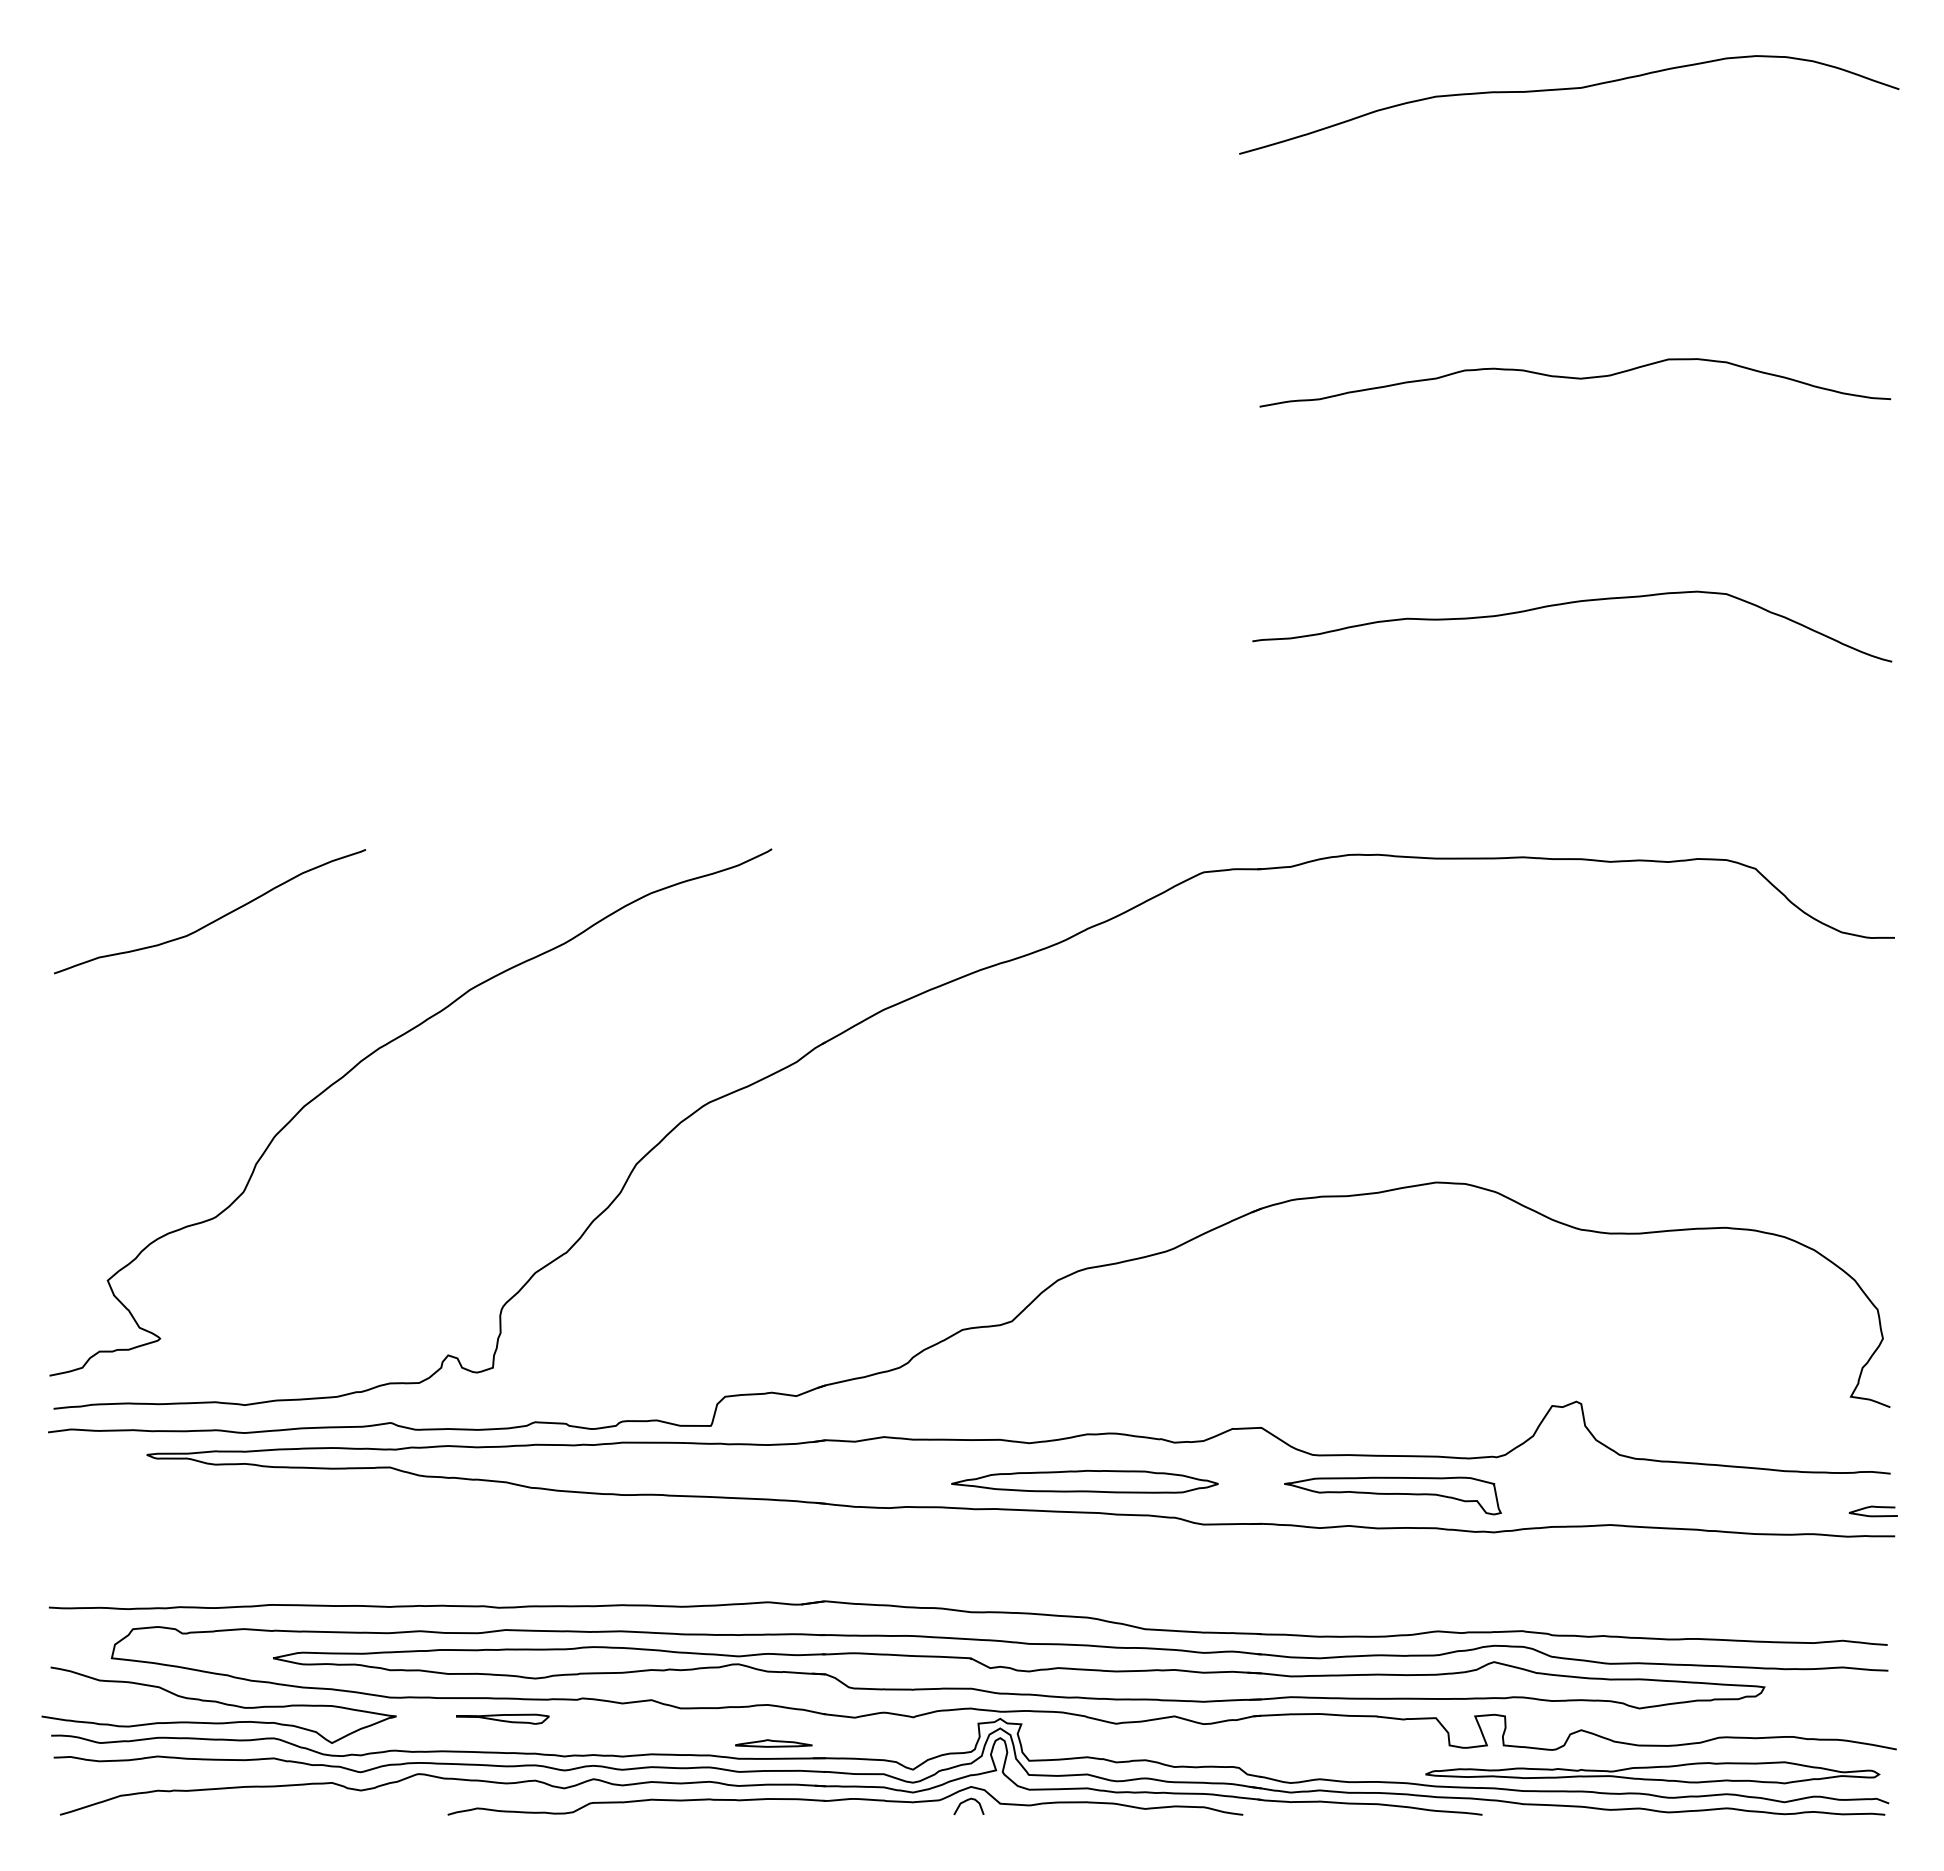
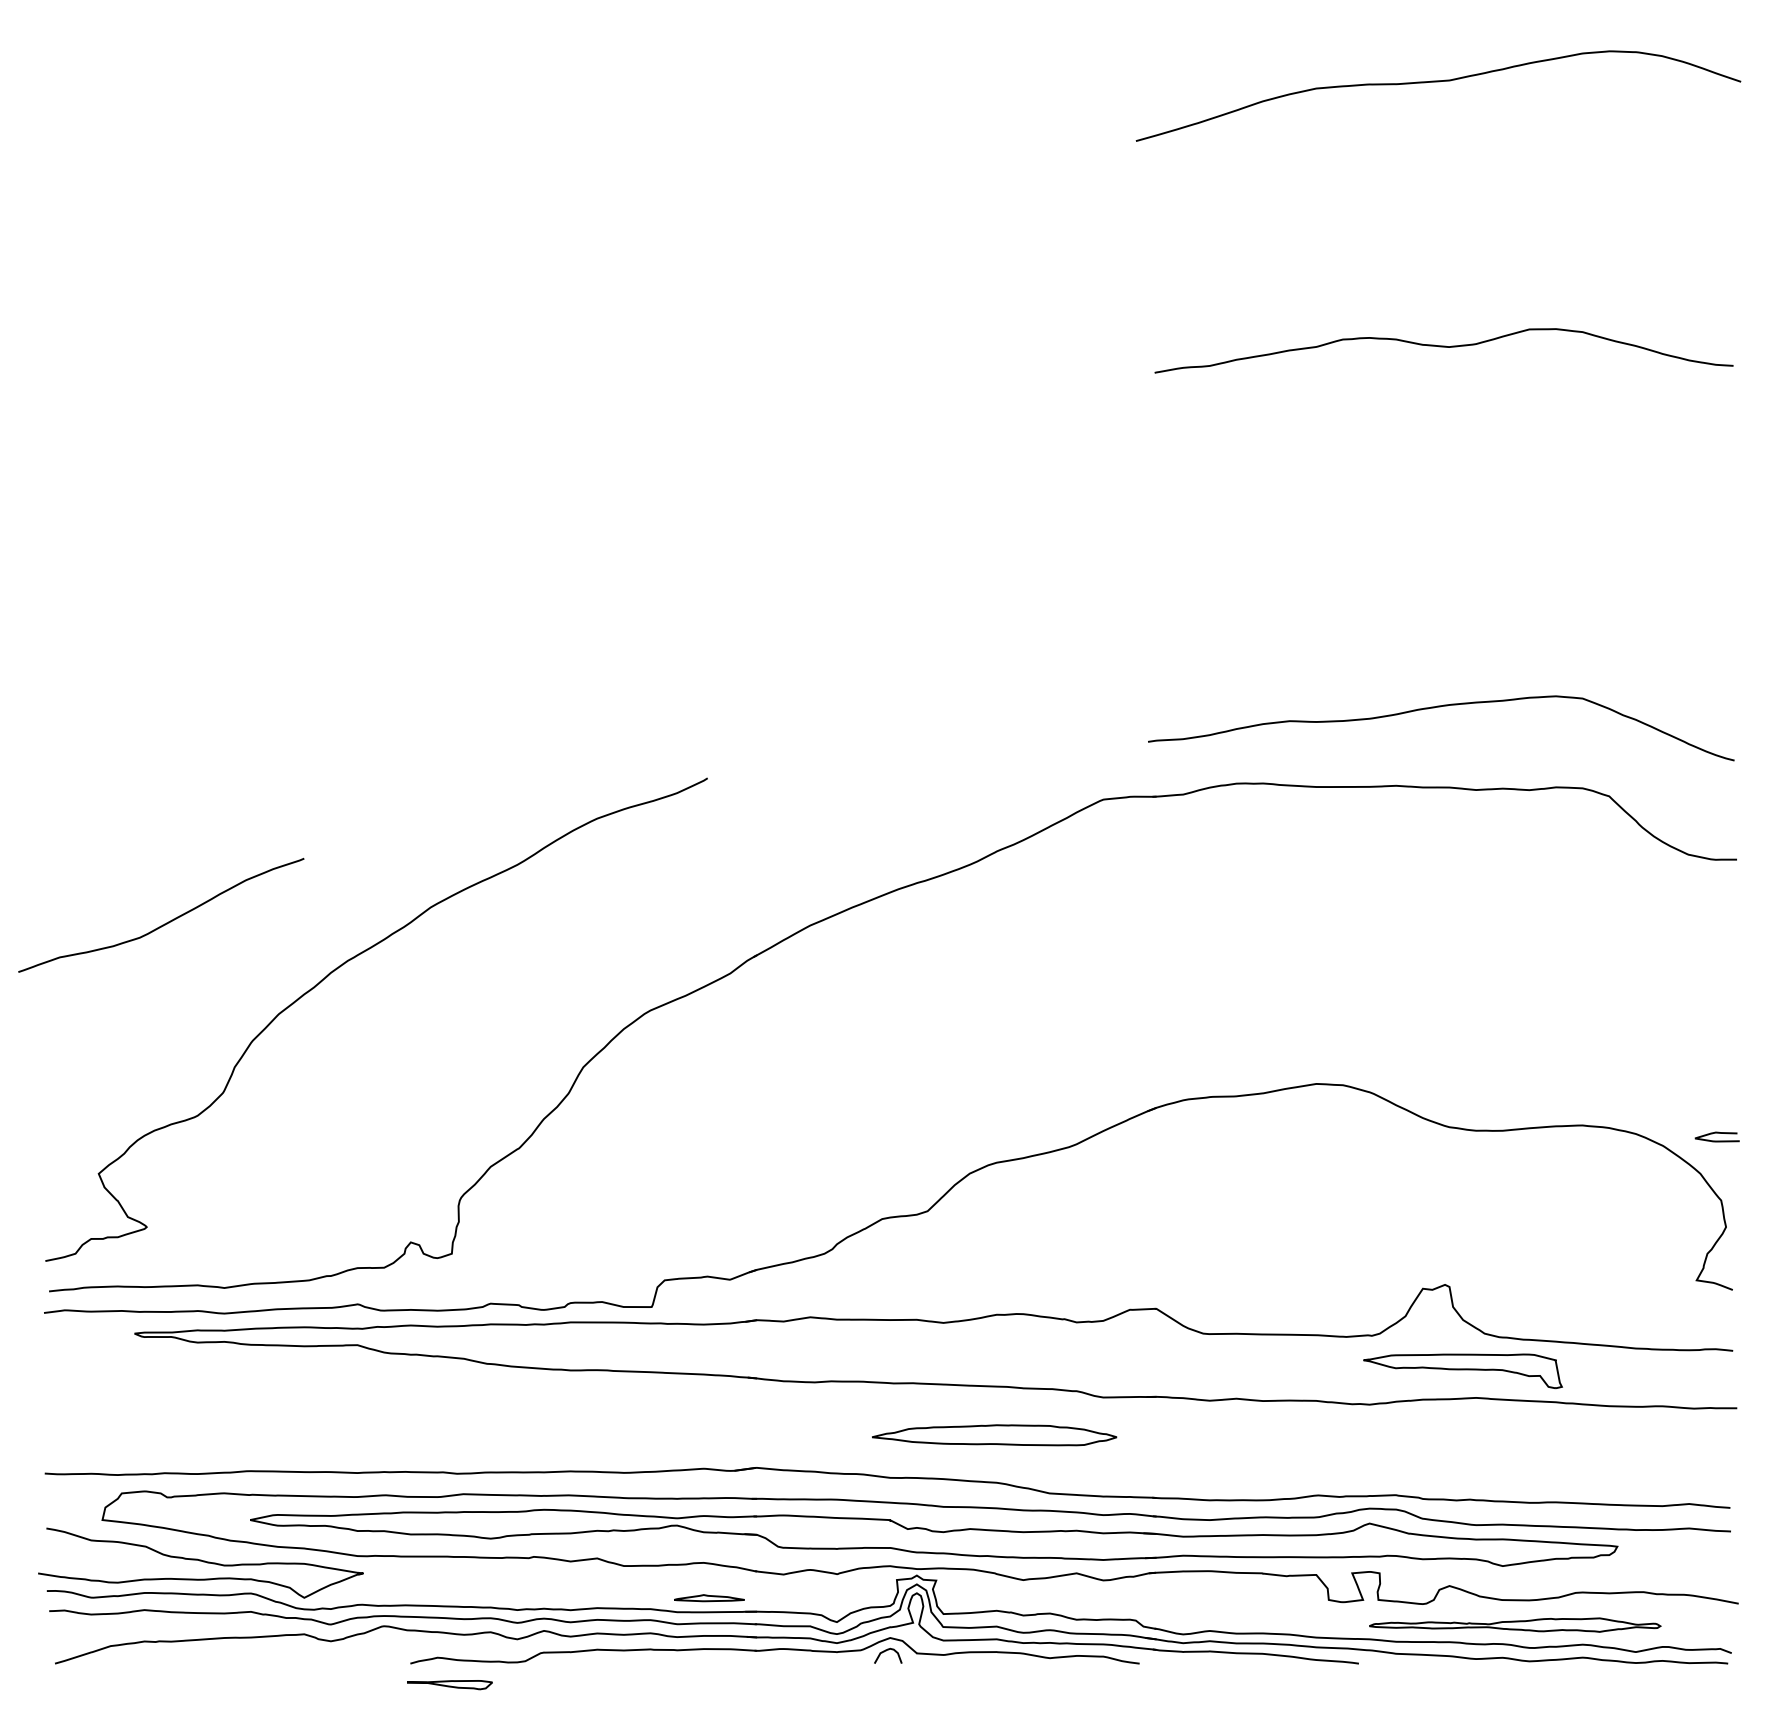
curve: (1566, 604) -> (1435, 708), moved
curve: (215, 919) -> (166, 922), moved
part: (1084, 1481) -> (994, 1435), moved
part: (1392, 1495) -> (1462, 1370), moved
curve: (1872, 1507) -> (1716, 1133), moved
part: (502, 1718) -> (449, 1684), moved
part: (1652, 1772) -> (1514, 1624), size x0.7

